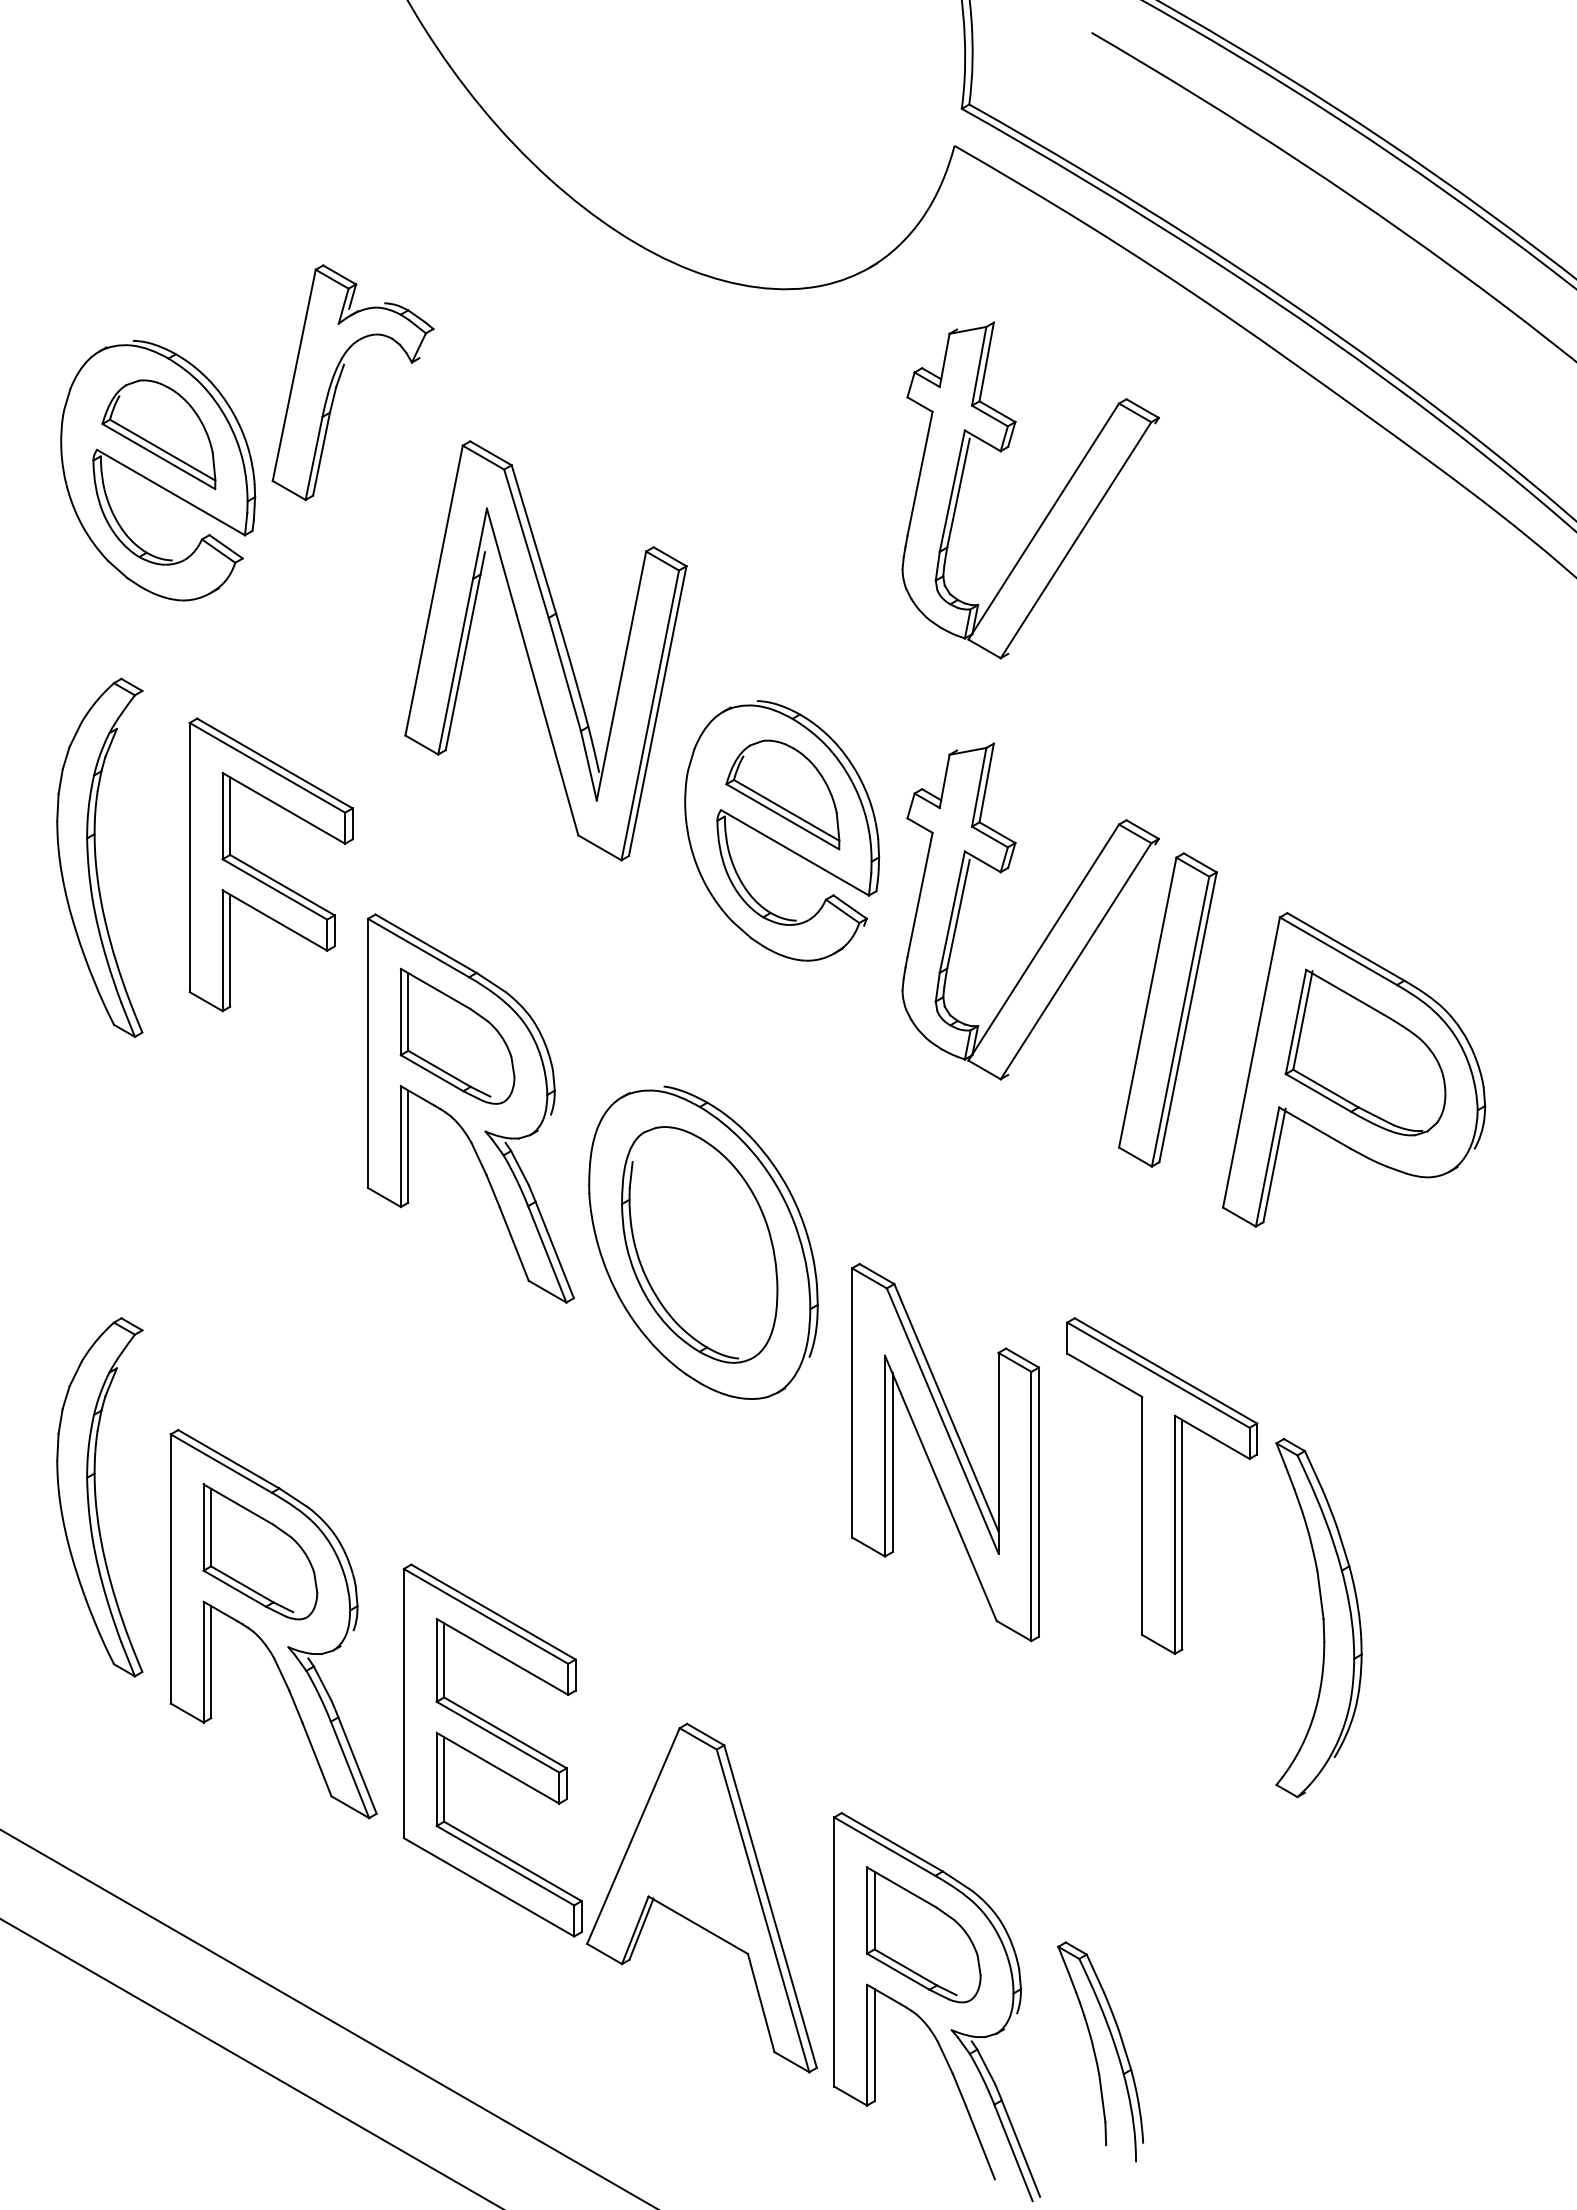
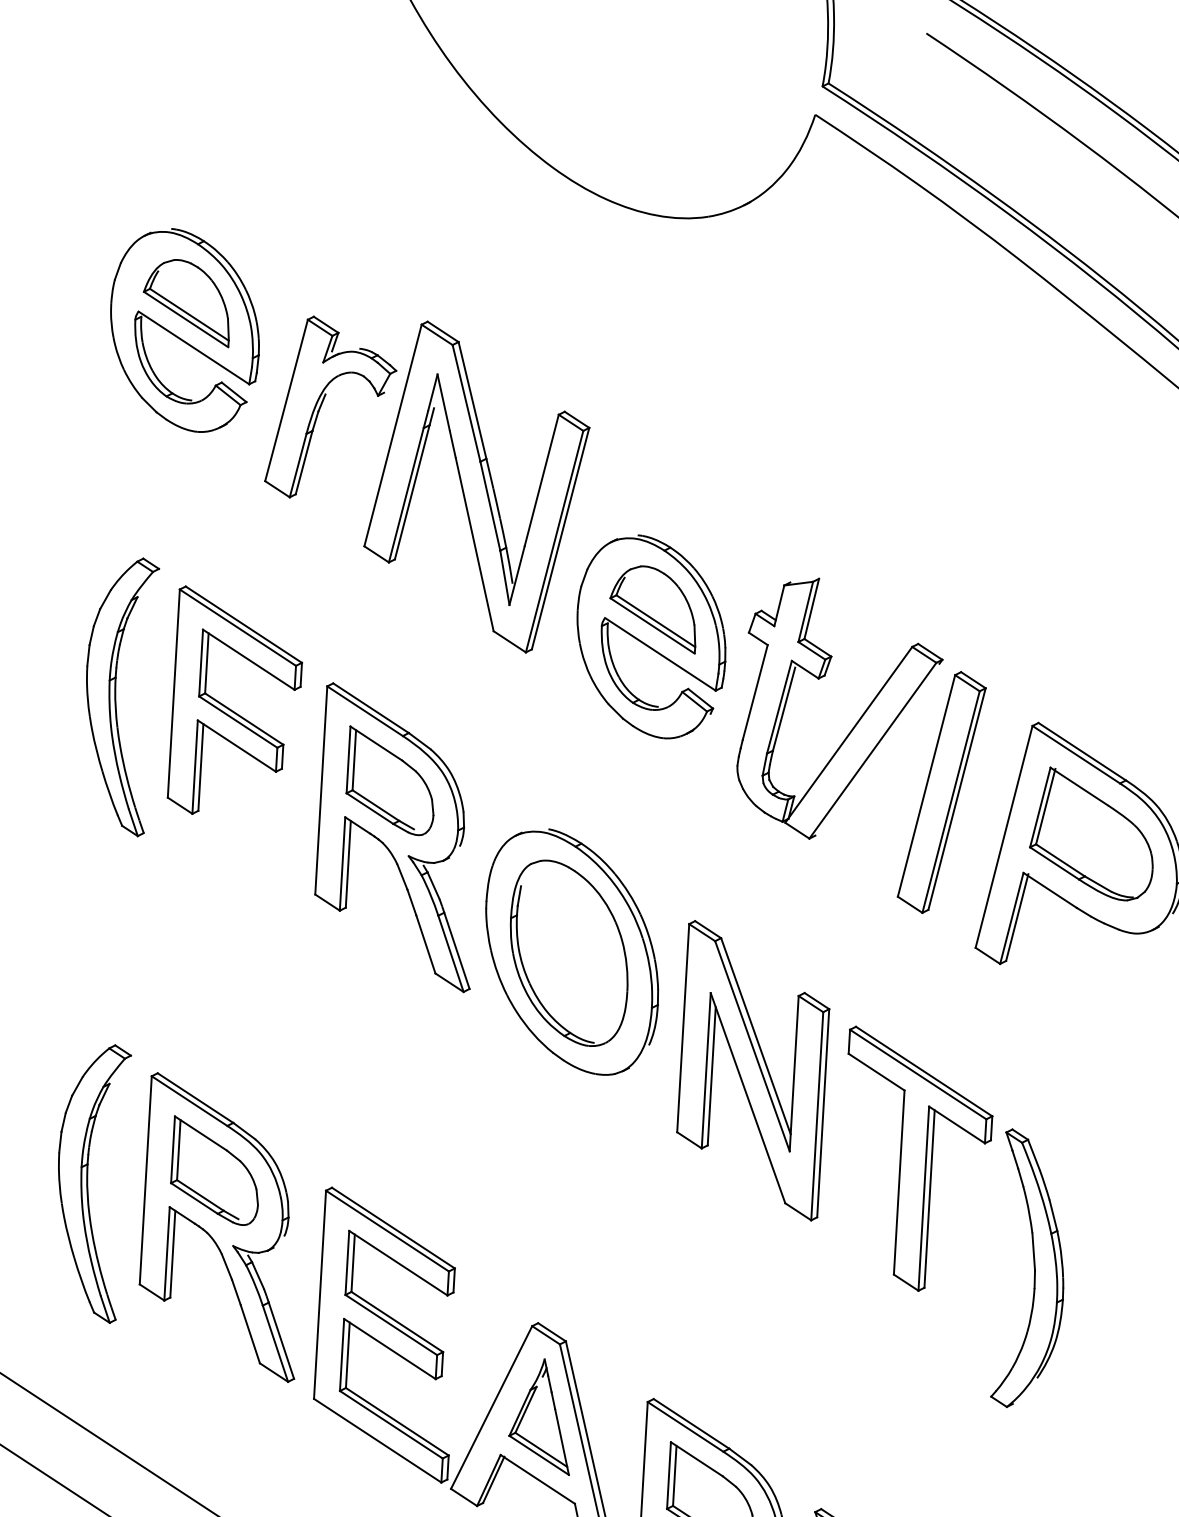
part: (340, 378) -> (322, 404), moved
part: (1052, 505) -> (875, 397), removed
part: (99, 857) -> (118, 695), moved
part: (266, 874) -> (232, 710), moved
part: (945, 1452) -> (753, 1070), moved
part: (99, 1497) -> (90, 1182), moved
part: (698, 1843) -> (541, 1416), added

